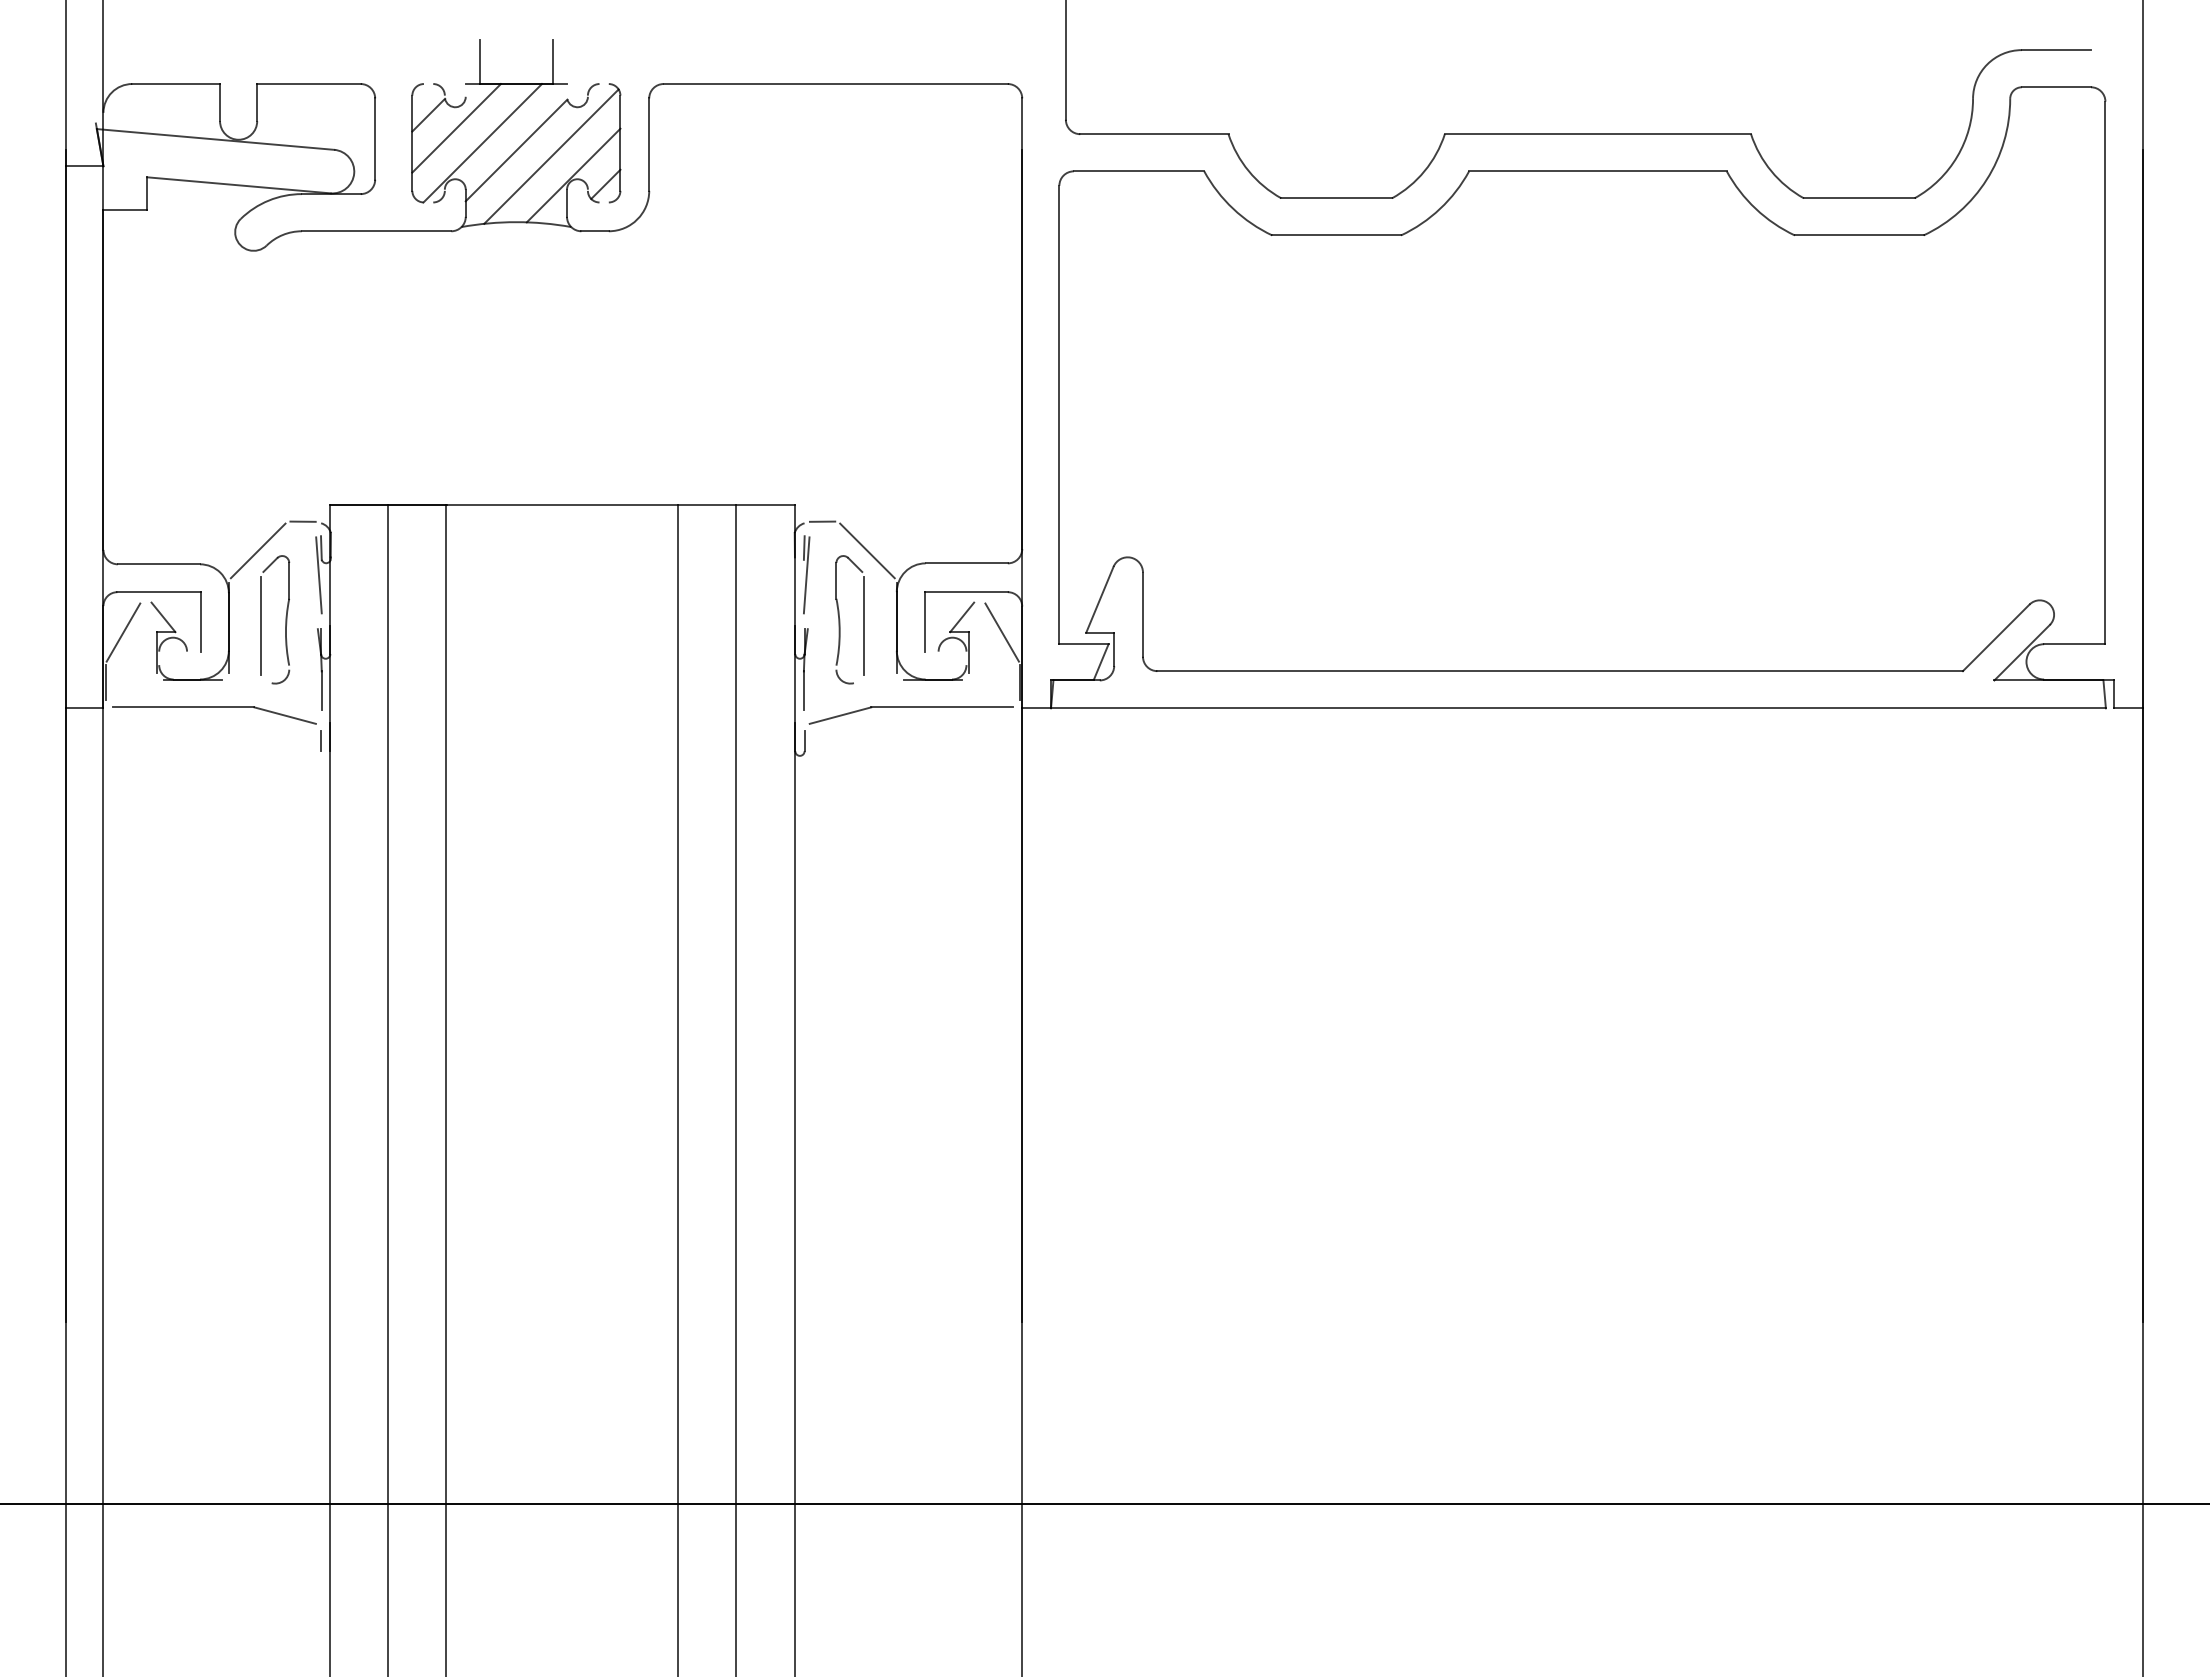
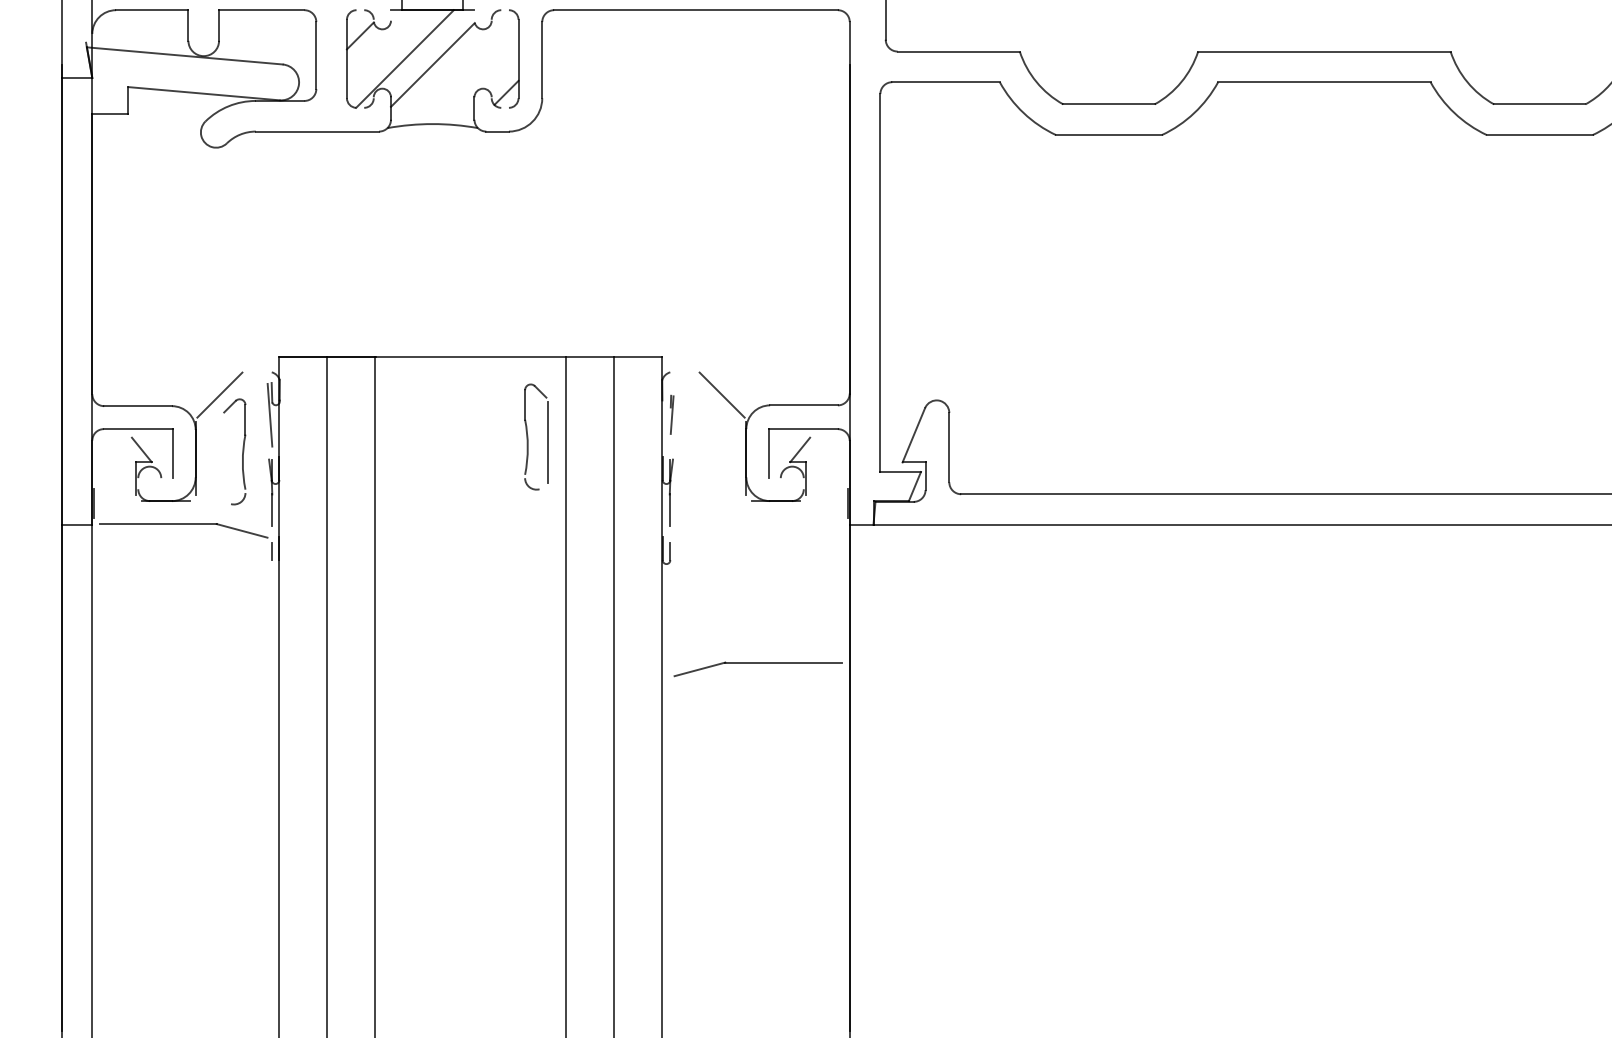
line: (456, 128) -> (383, 46), removed
line: (551, 156) -> (461, 69), removed
line: (573, 175) -> (479, 85), removed
line: (302, 521) -> (256, 370), removed
line: (822, 521) -> (685, 370), removed
part: (806, 574) -> (671, 414), size x0.6
part: (840, 619) -> (528, 436), moved
line: (261, 625) -> (222, 456), removed
line: (123, 632) -> (108, 462), removed
line: (1001, 632) -> (832, 462), removed
part: (910, 707) -> (757, 662), moved

